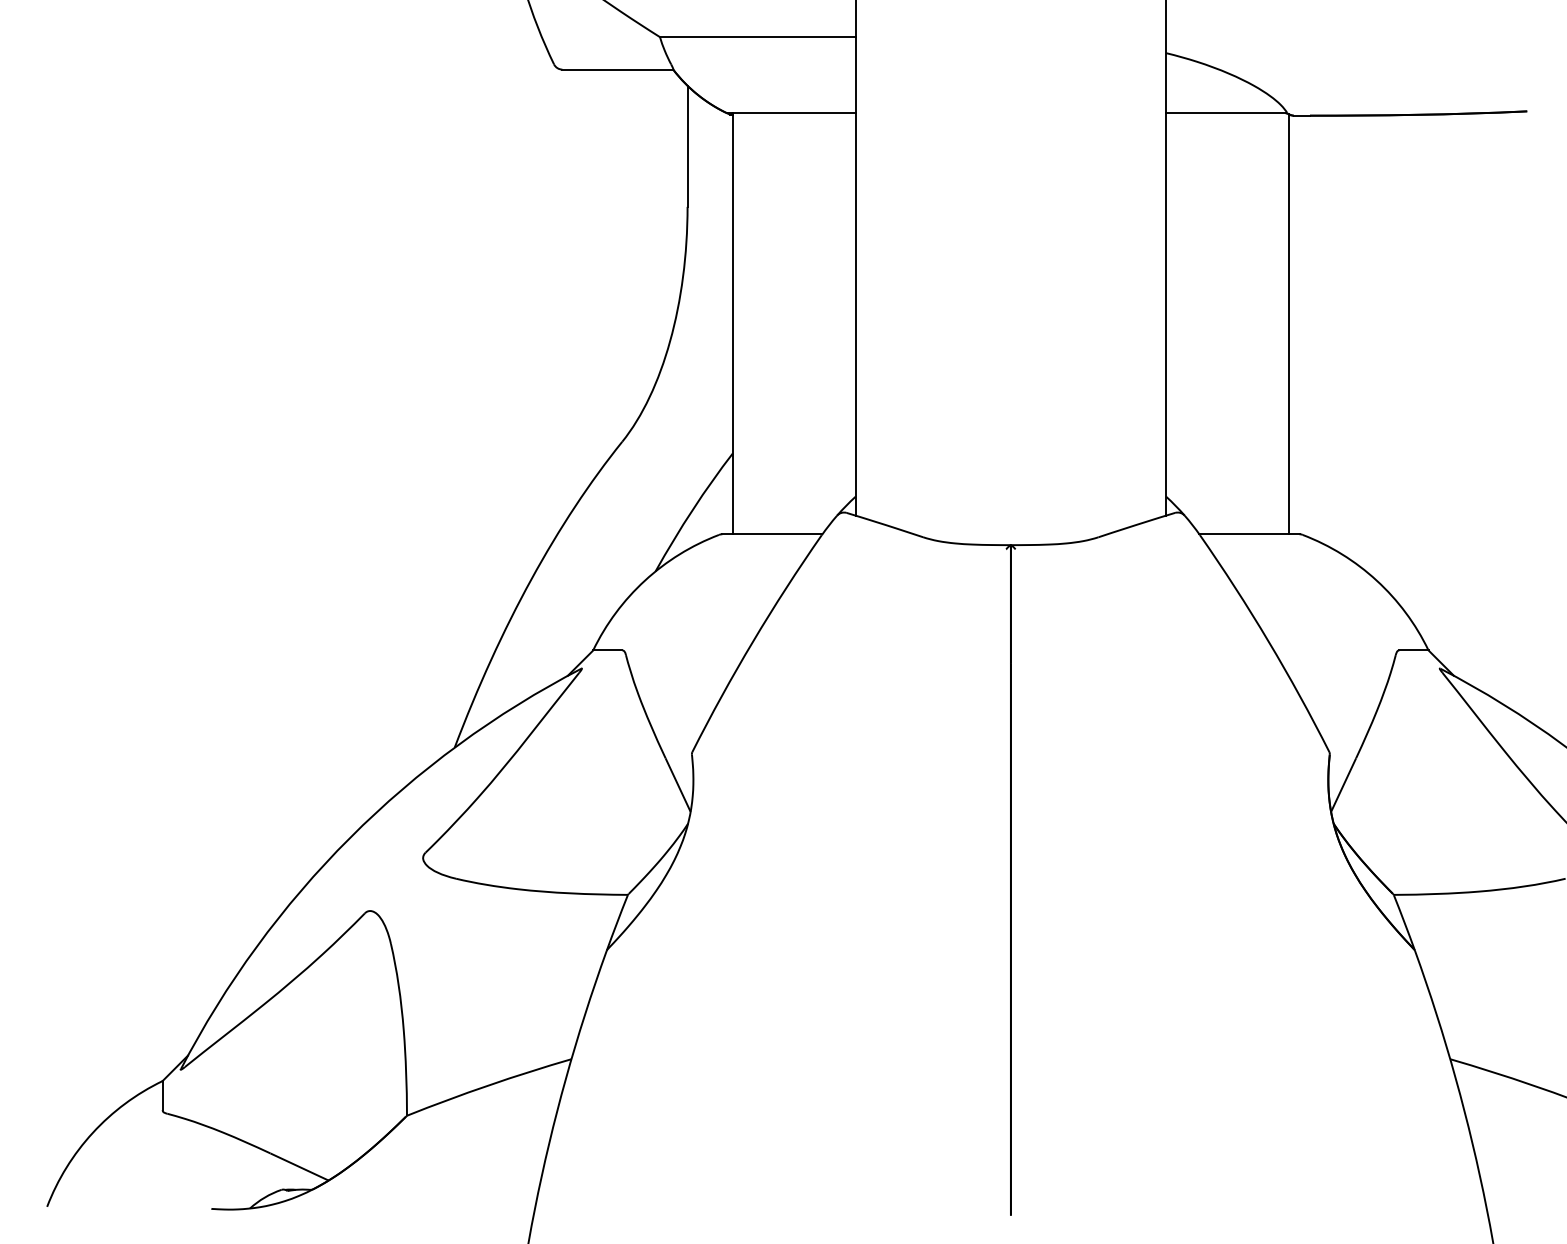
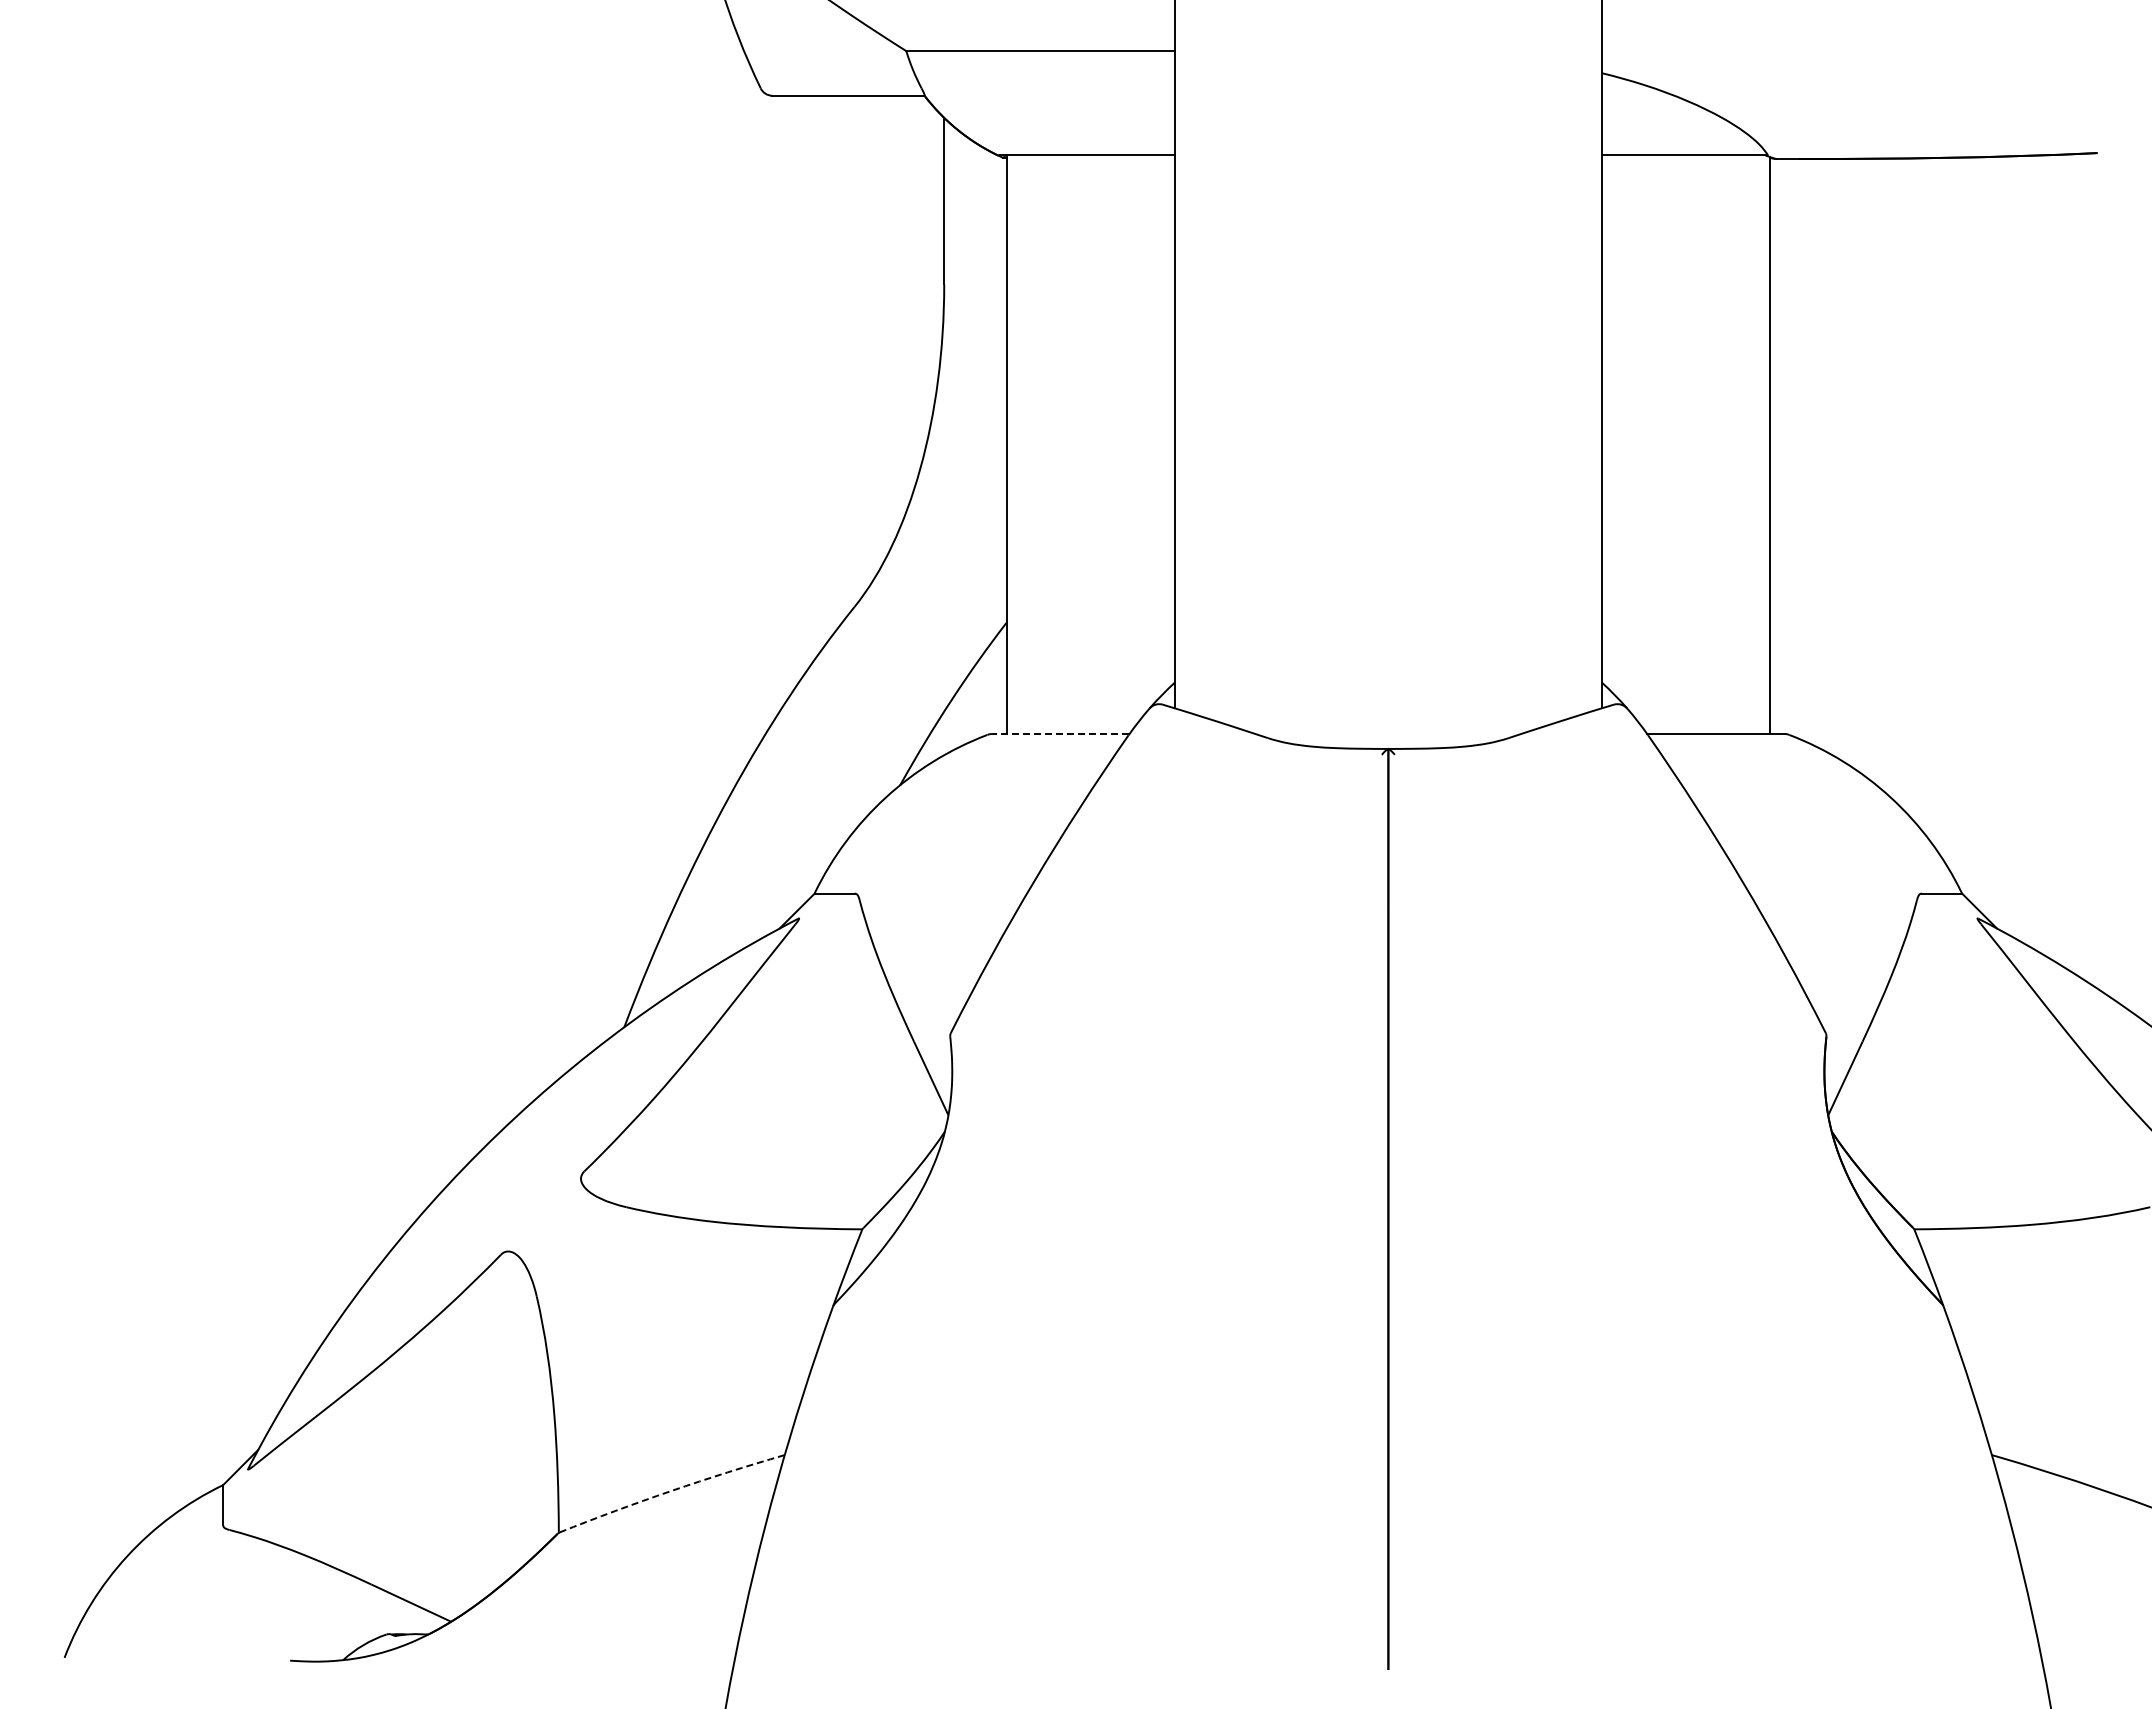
line: (772, 534) -> (1060, 734), solid -> dashed
arc: (489, 1085) -> (671, 1491), solid -> dashed

